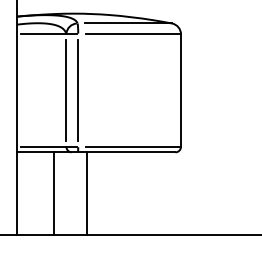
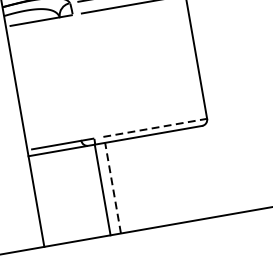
line: (66, 90) -> (70, 78), removed
line: (78, 90) -> (83, 76), removed
line: (134, 146) -> (156, 127), solid -> dashed
line: (53, 193) -> (102, 189), moved
line: (87, 193) -> (113, 187), solid -> dashed

